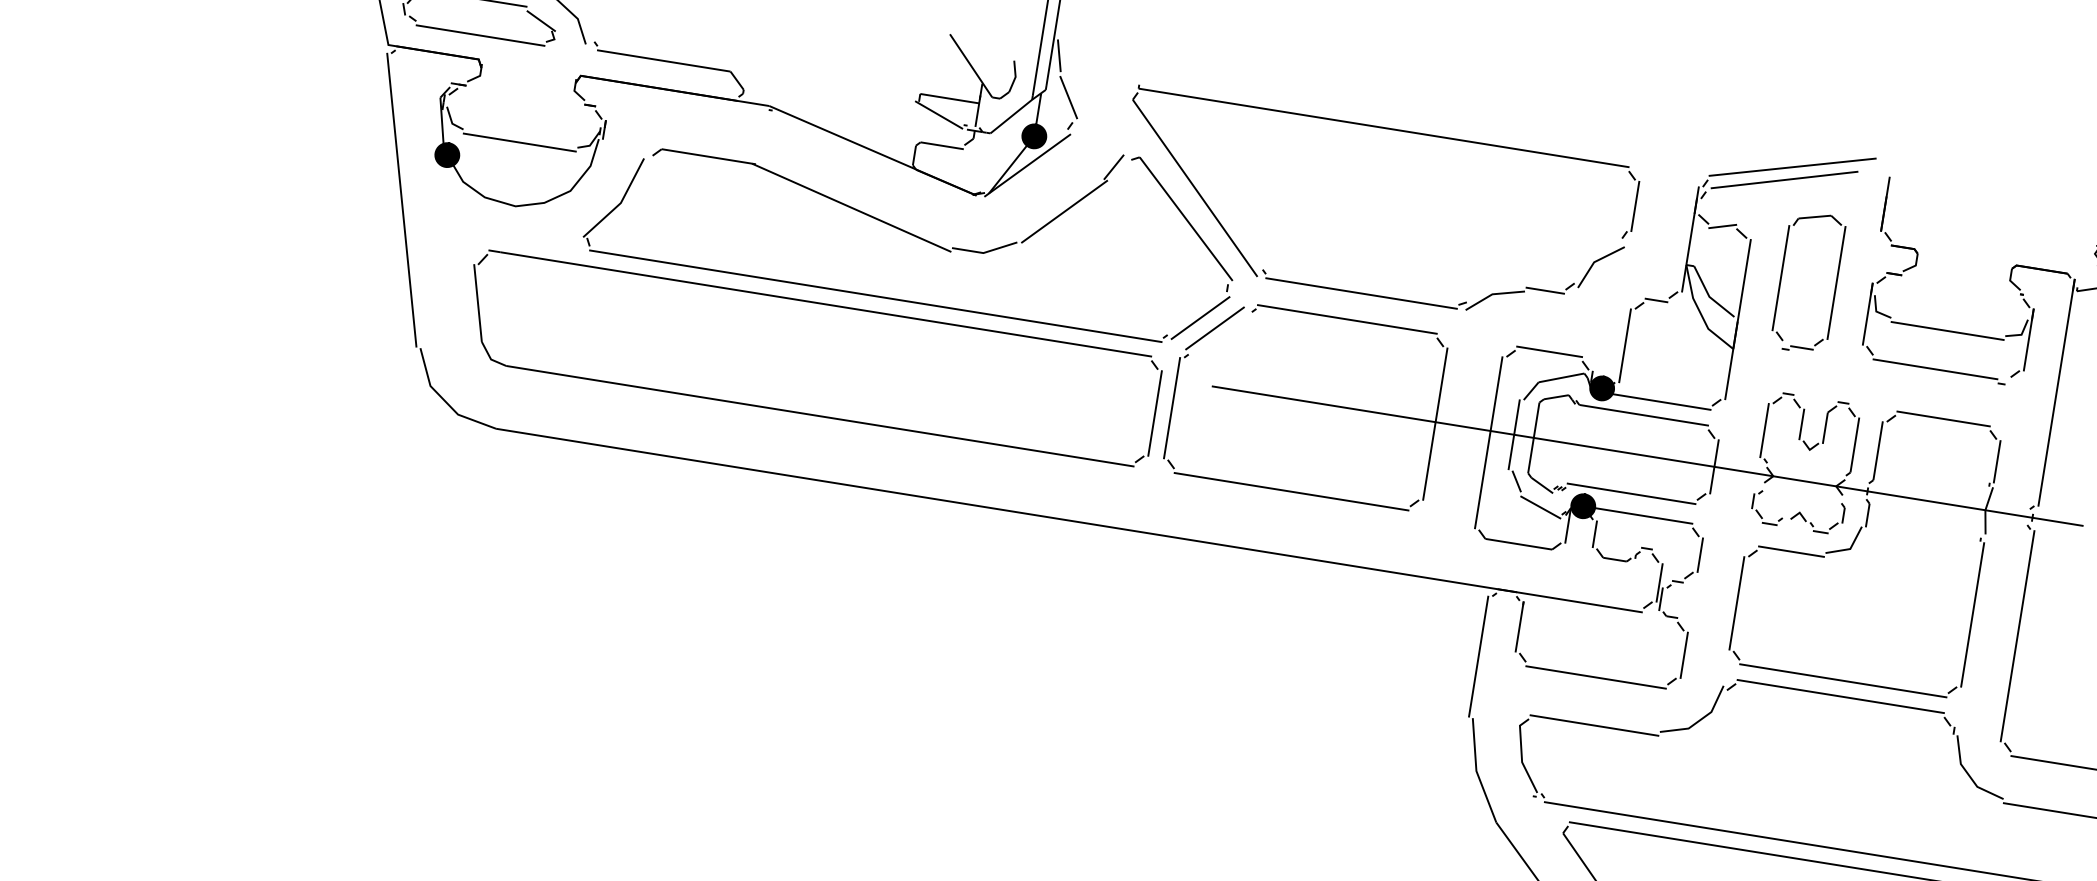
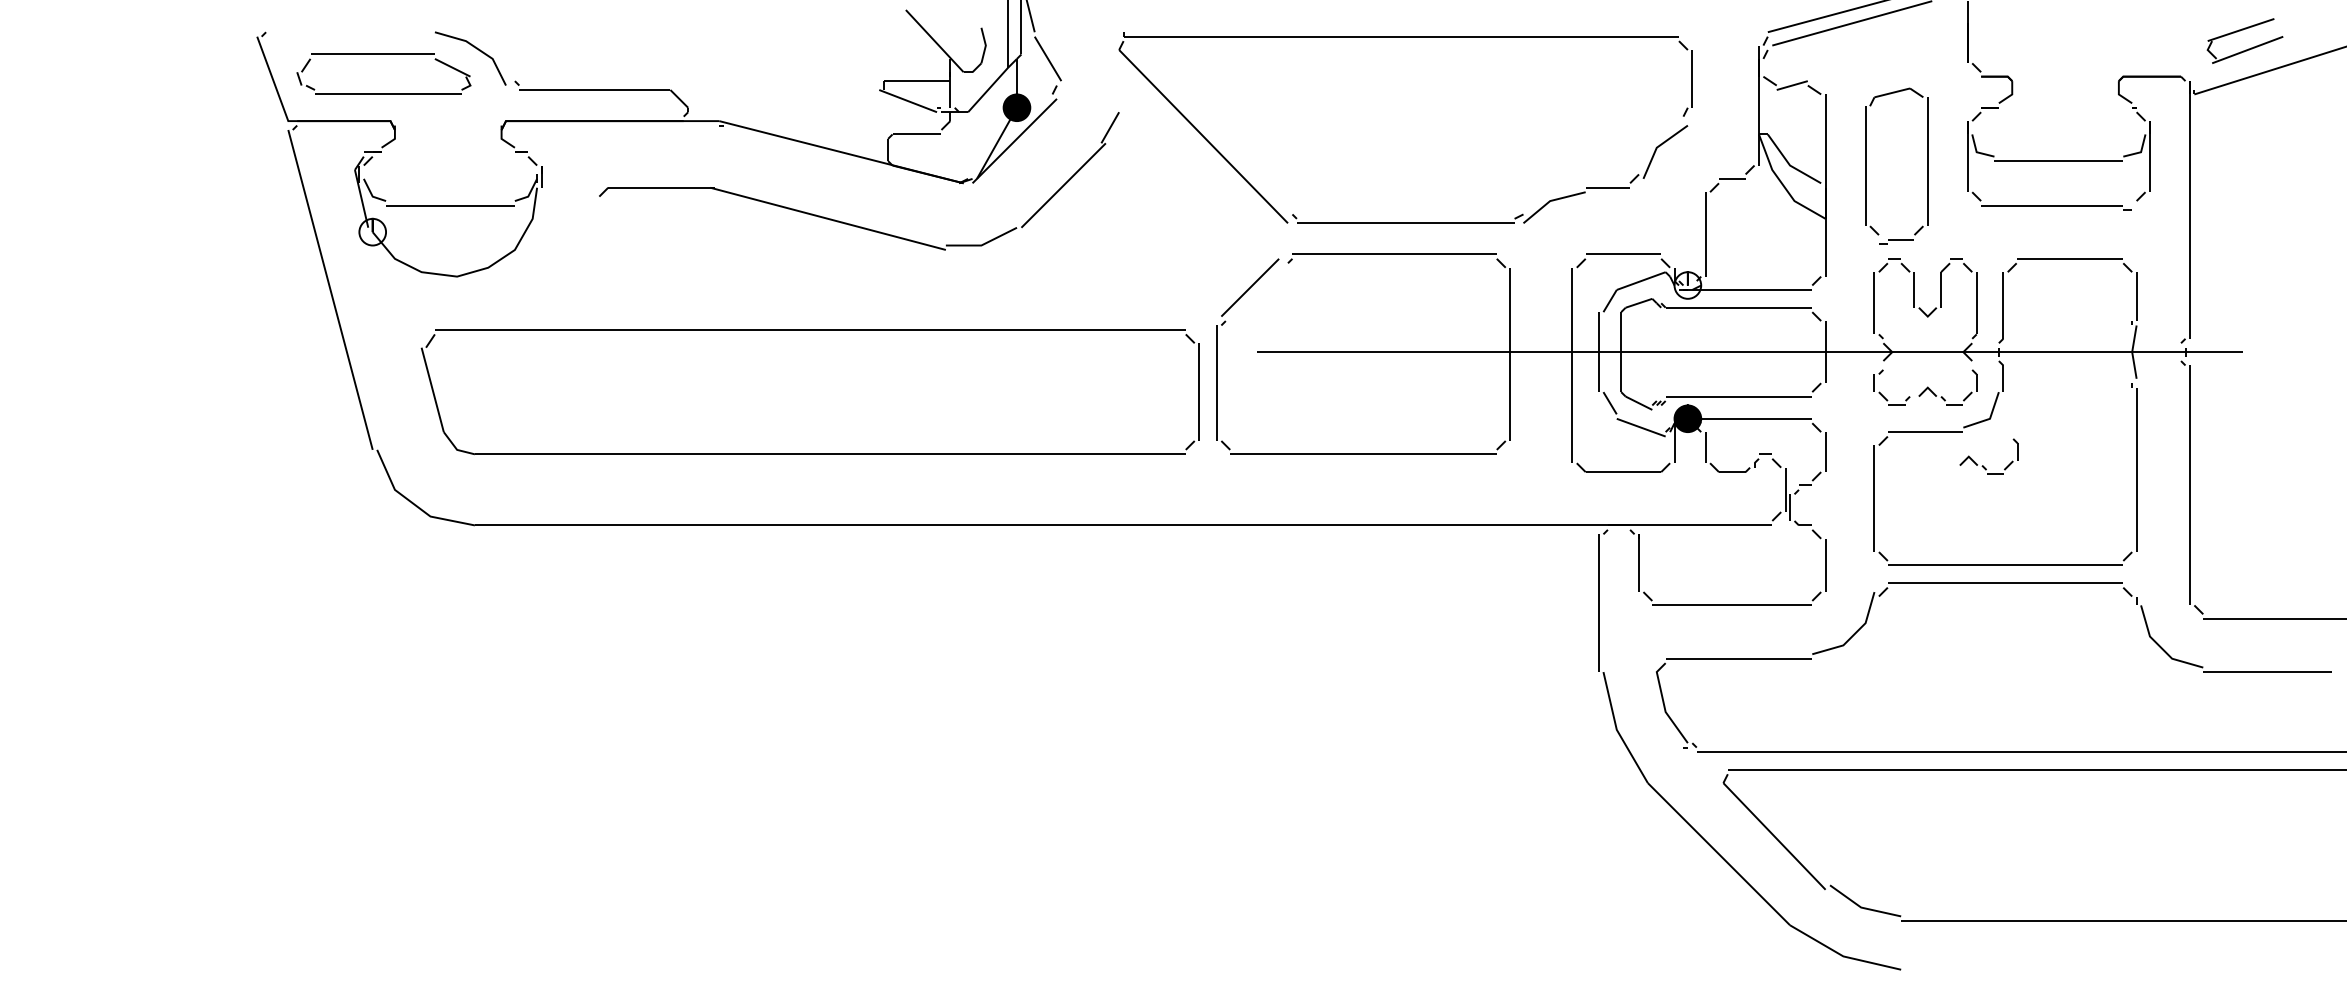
fill: (447, 154) -> (372, 231), removed
part: (1781, 277) -> (1866, 165), moved
part: (900, 299) -> (898, 311), removed
fill: (1601, 388) -> (1687, 285), removed
part: (1837, 589) -> (1983, 465), added

